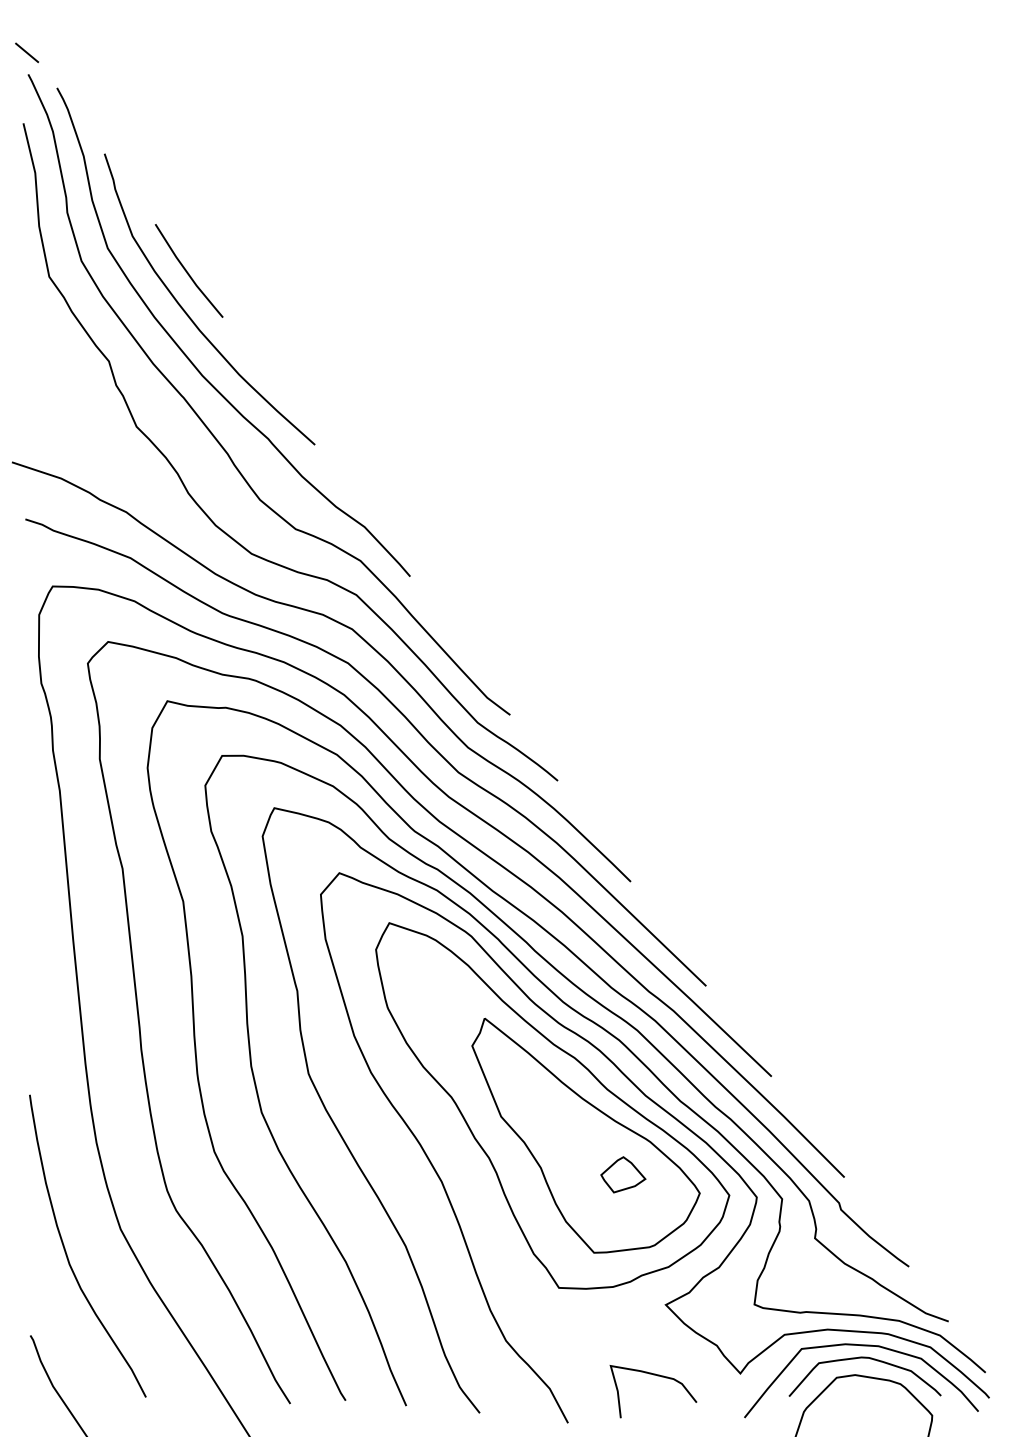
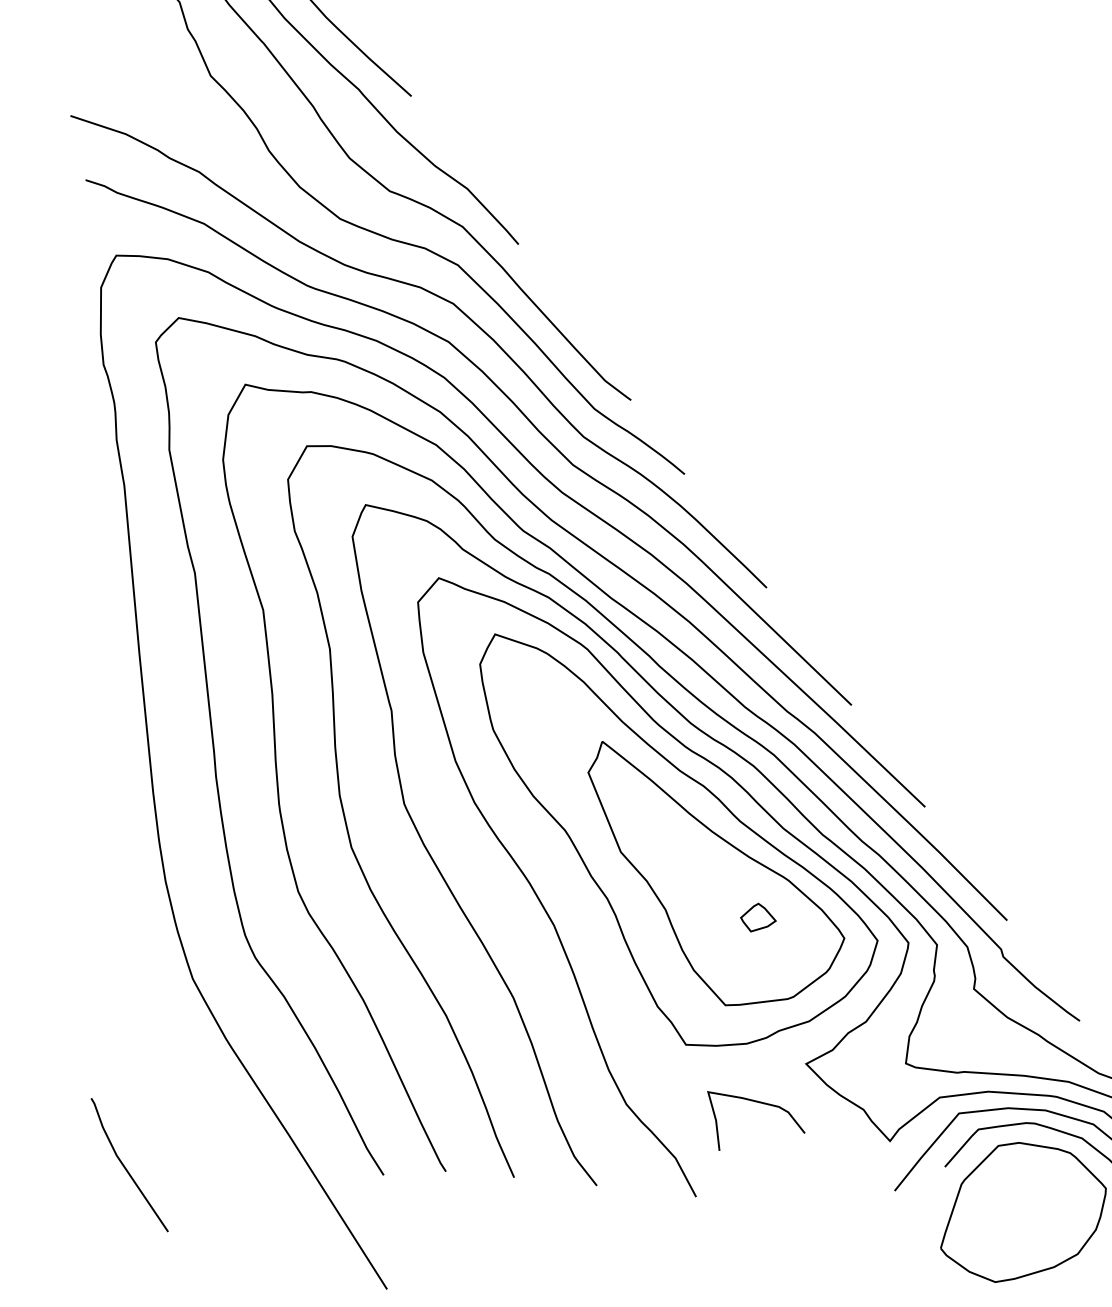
part: (623, 1174) -> (758, 917), size x0.7
curve: (66, 1251) -> (131, 1003), removed
curve: (657, 1376) -> (760, 1103), moved

